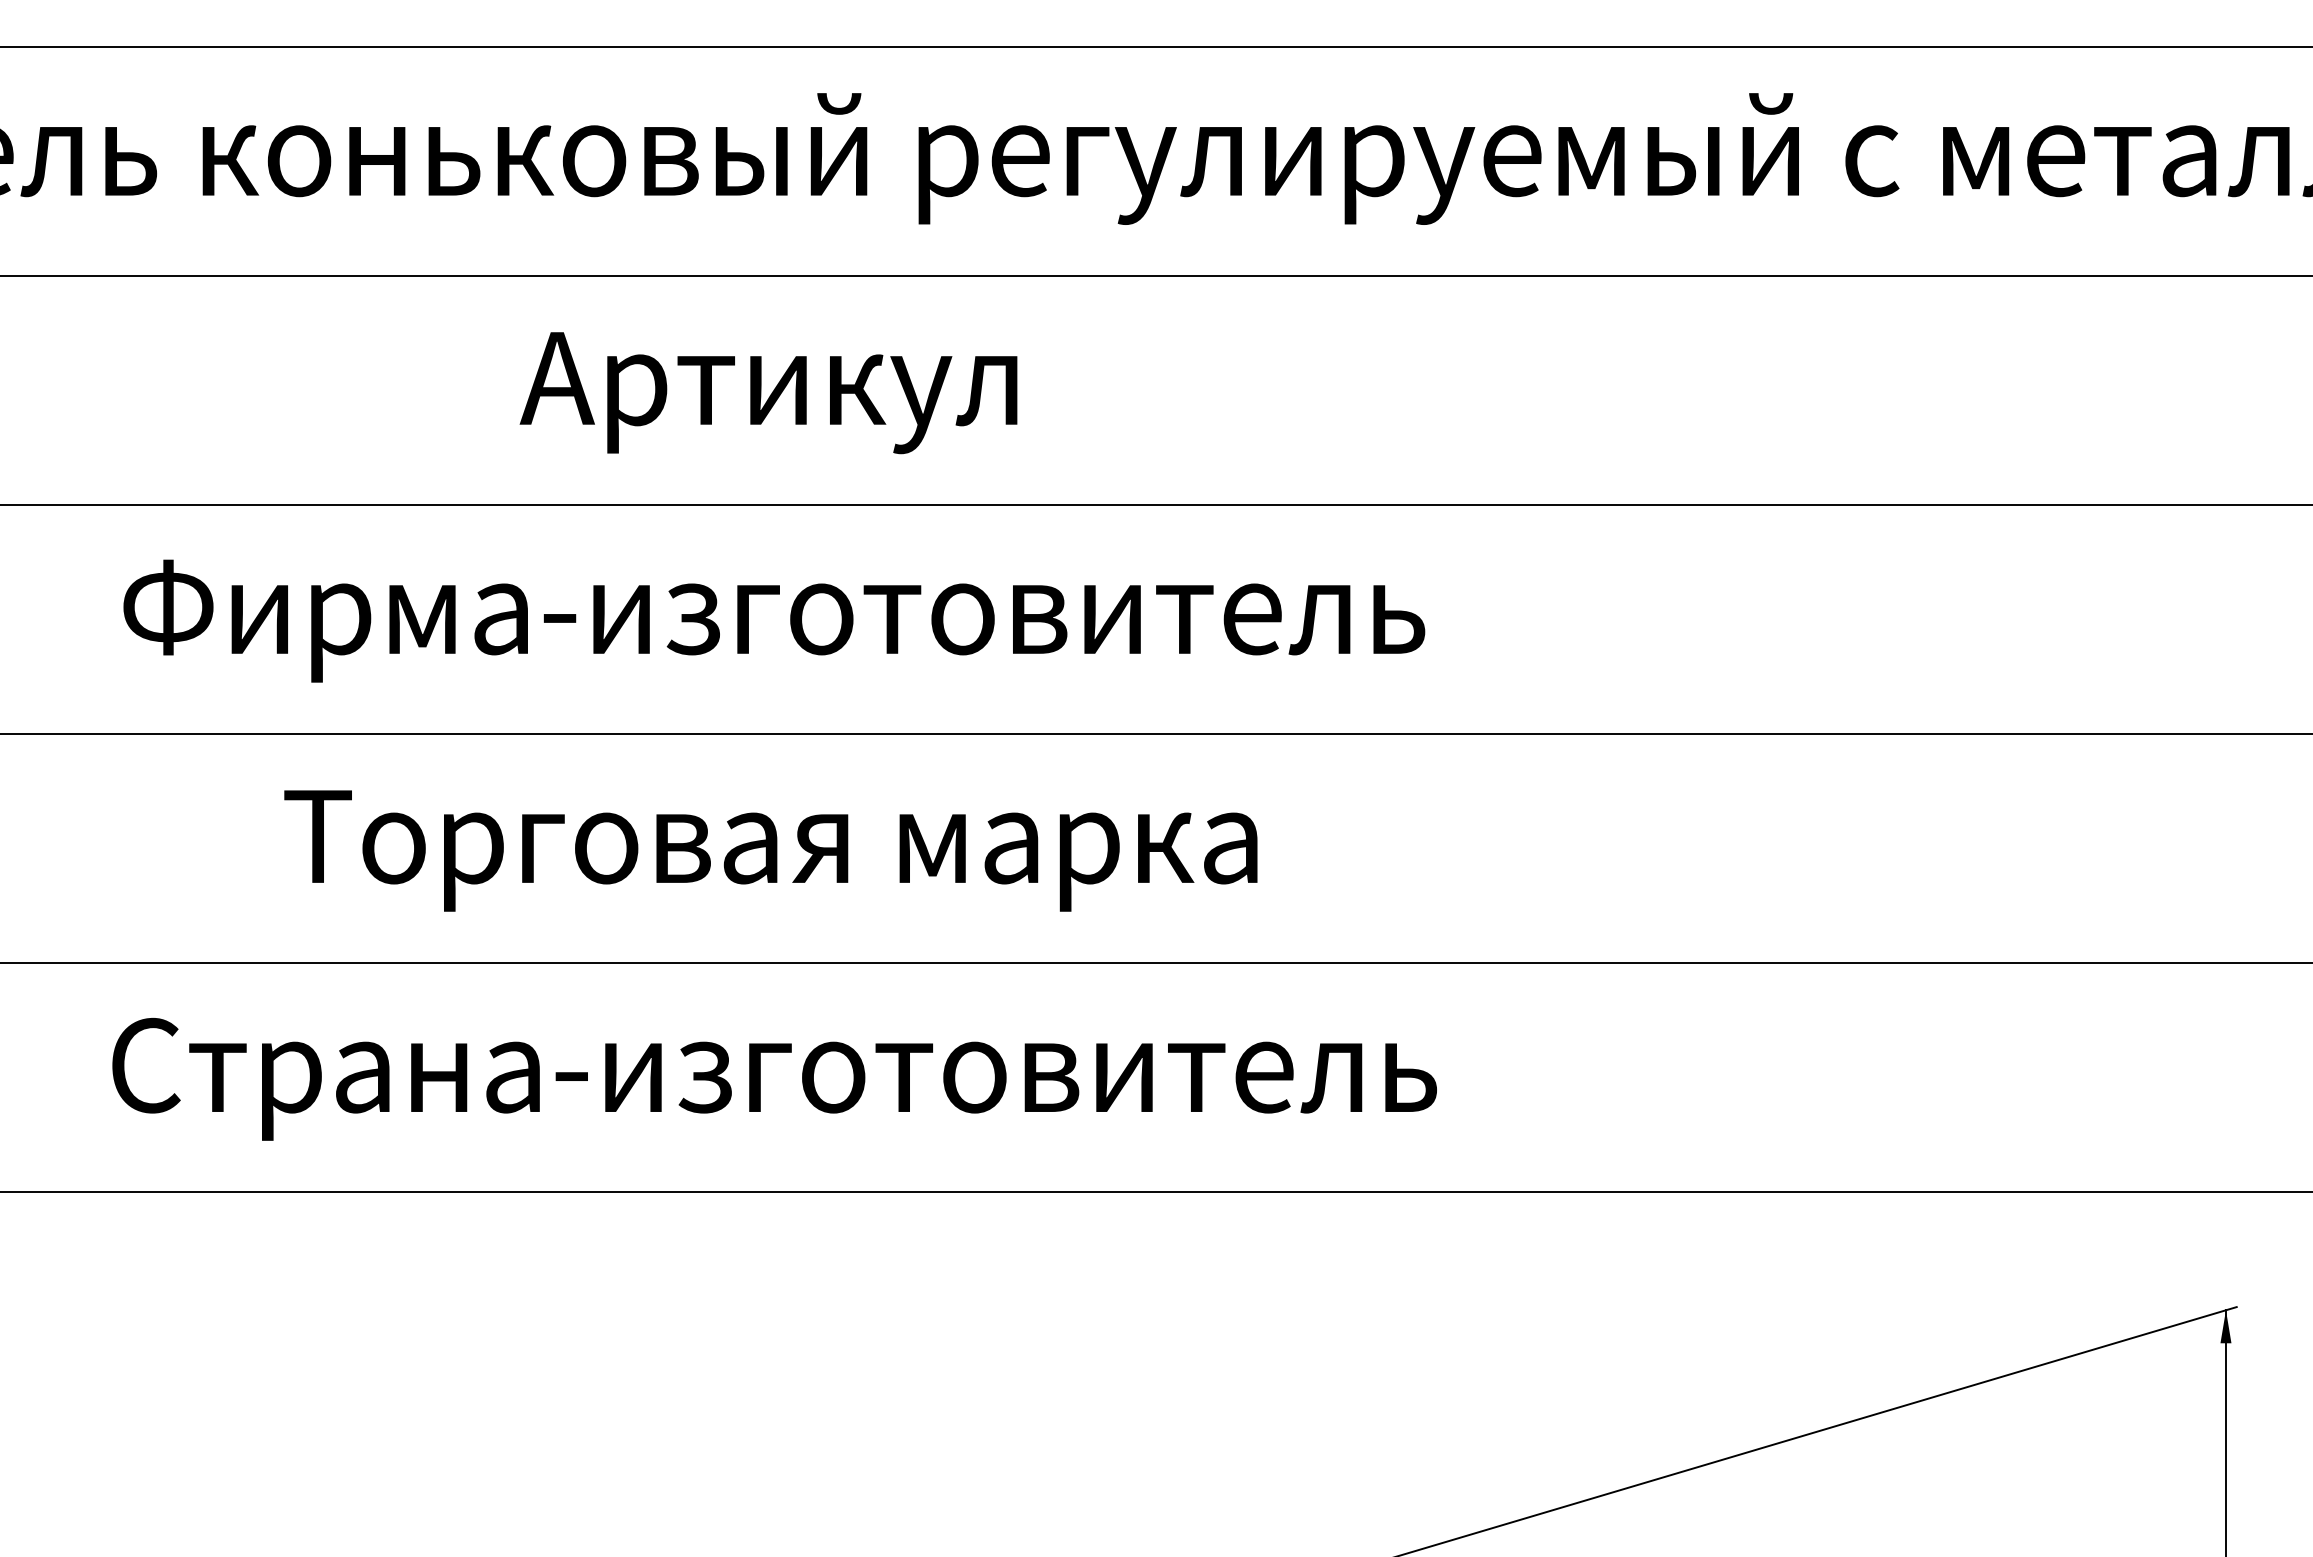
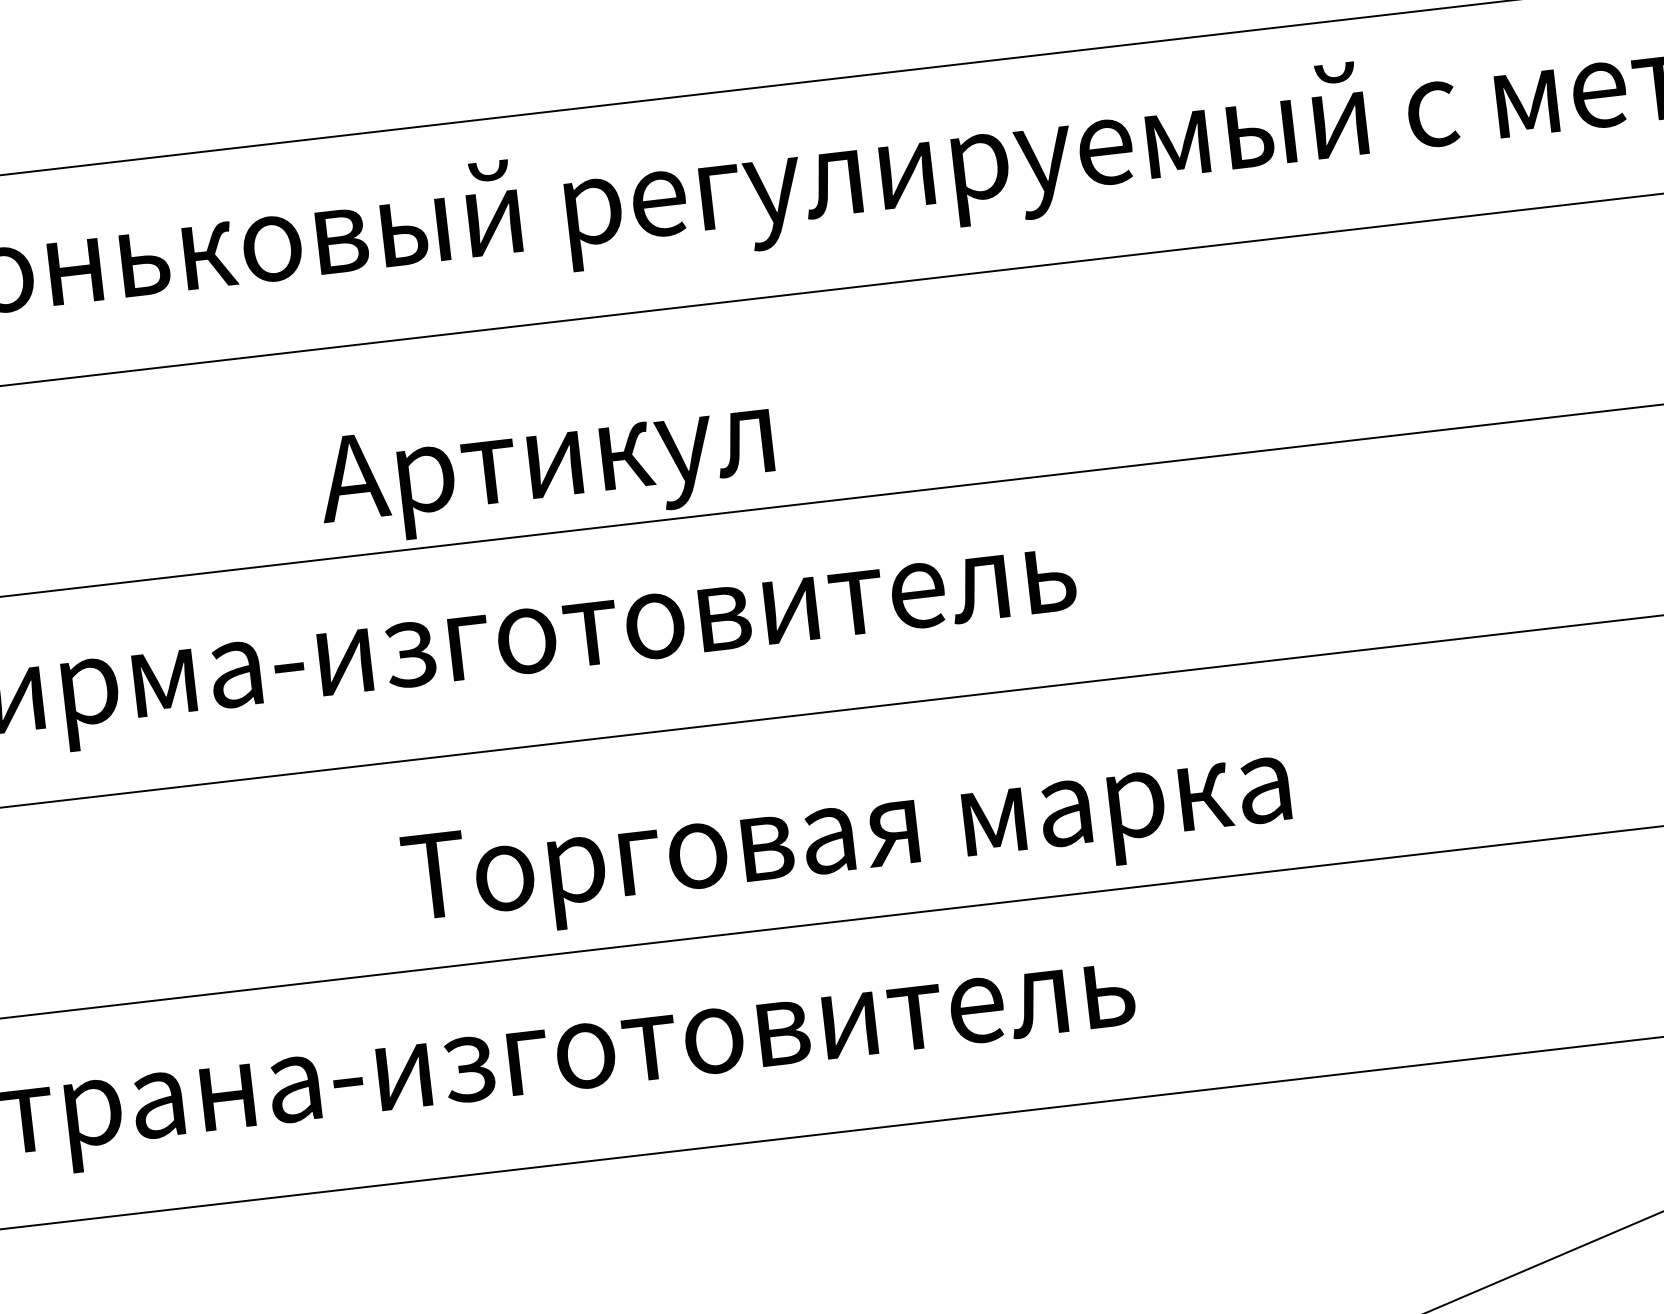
text: (768, 393) -> (546, 468), moved
text: (770, 850) -> (847, 840), moved

